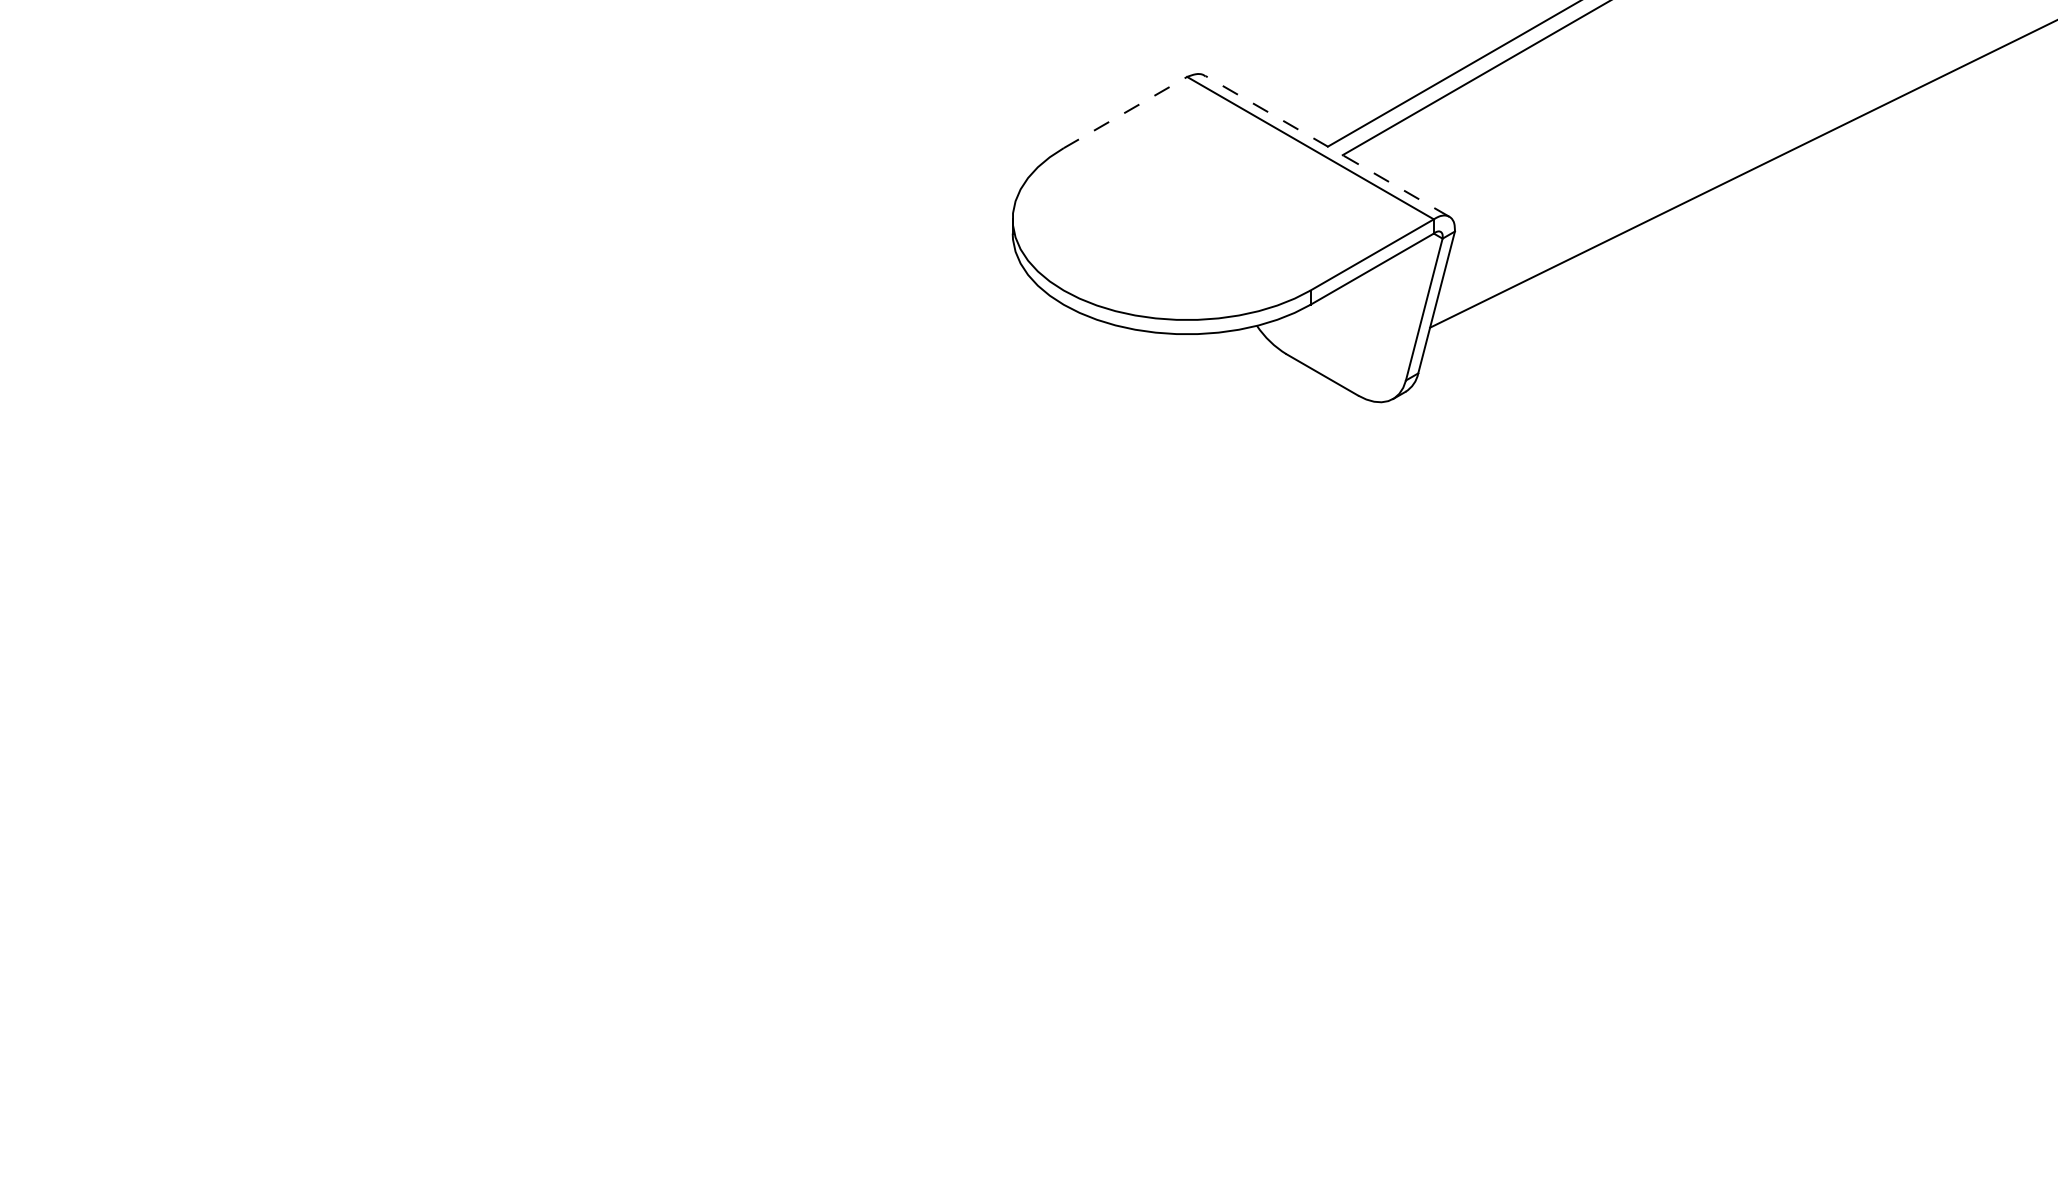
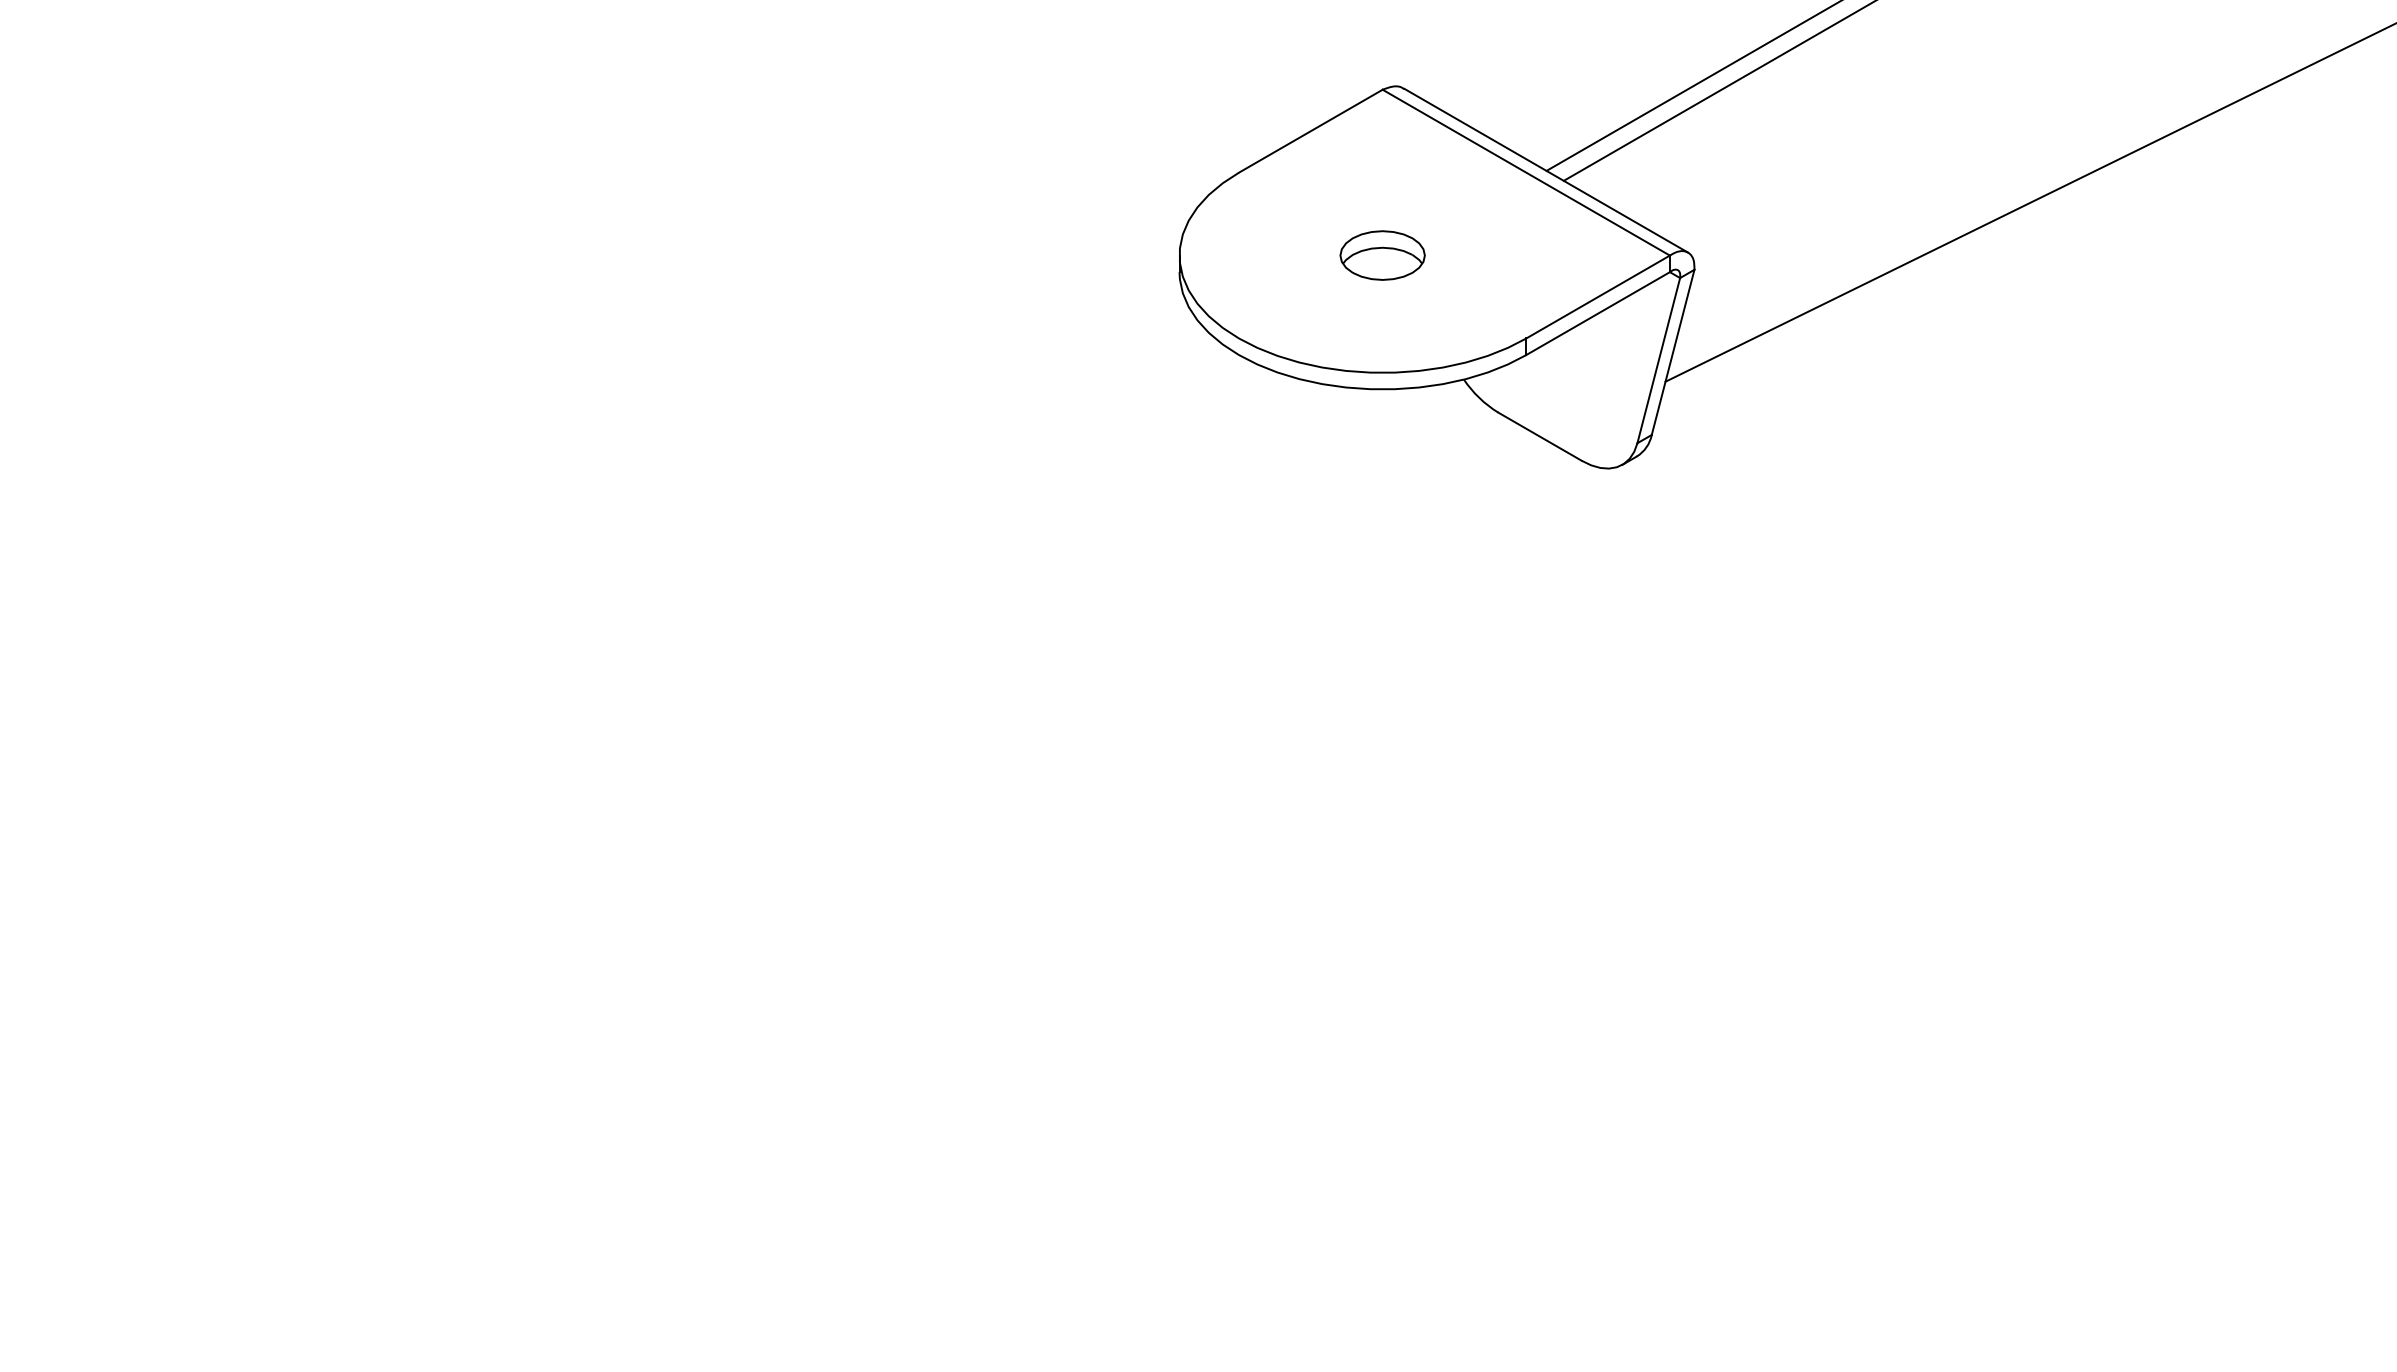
line: (1125, 112) -> (1310, 131), dashed -> solid
line: (1327, 146) -> (1546, 170), dashed -> solid
part: (1187, 219) -> (1382, 255), added

